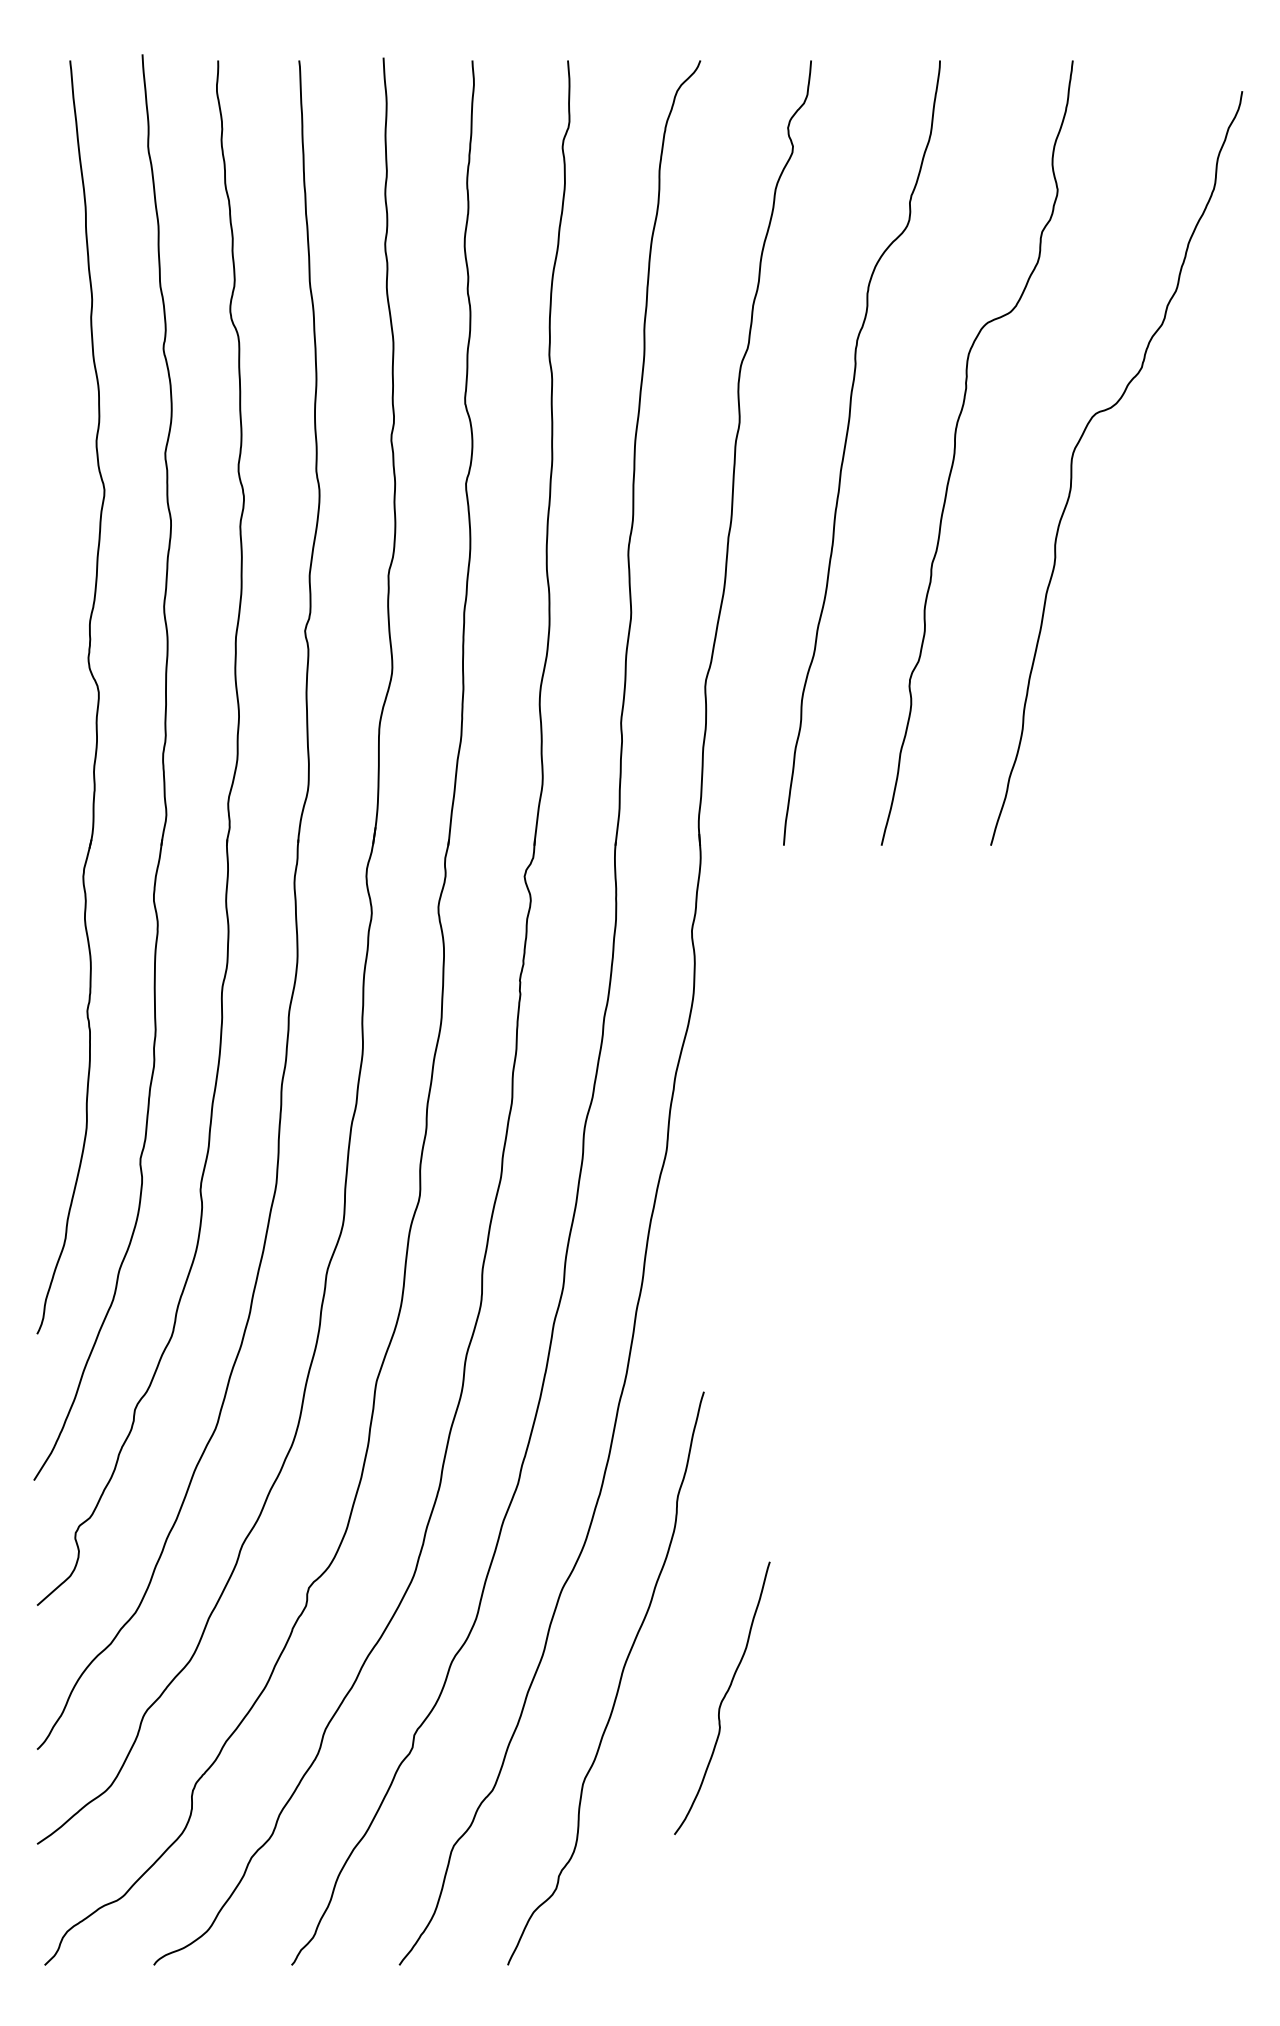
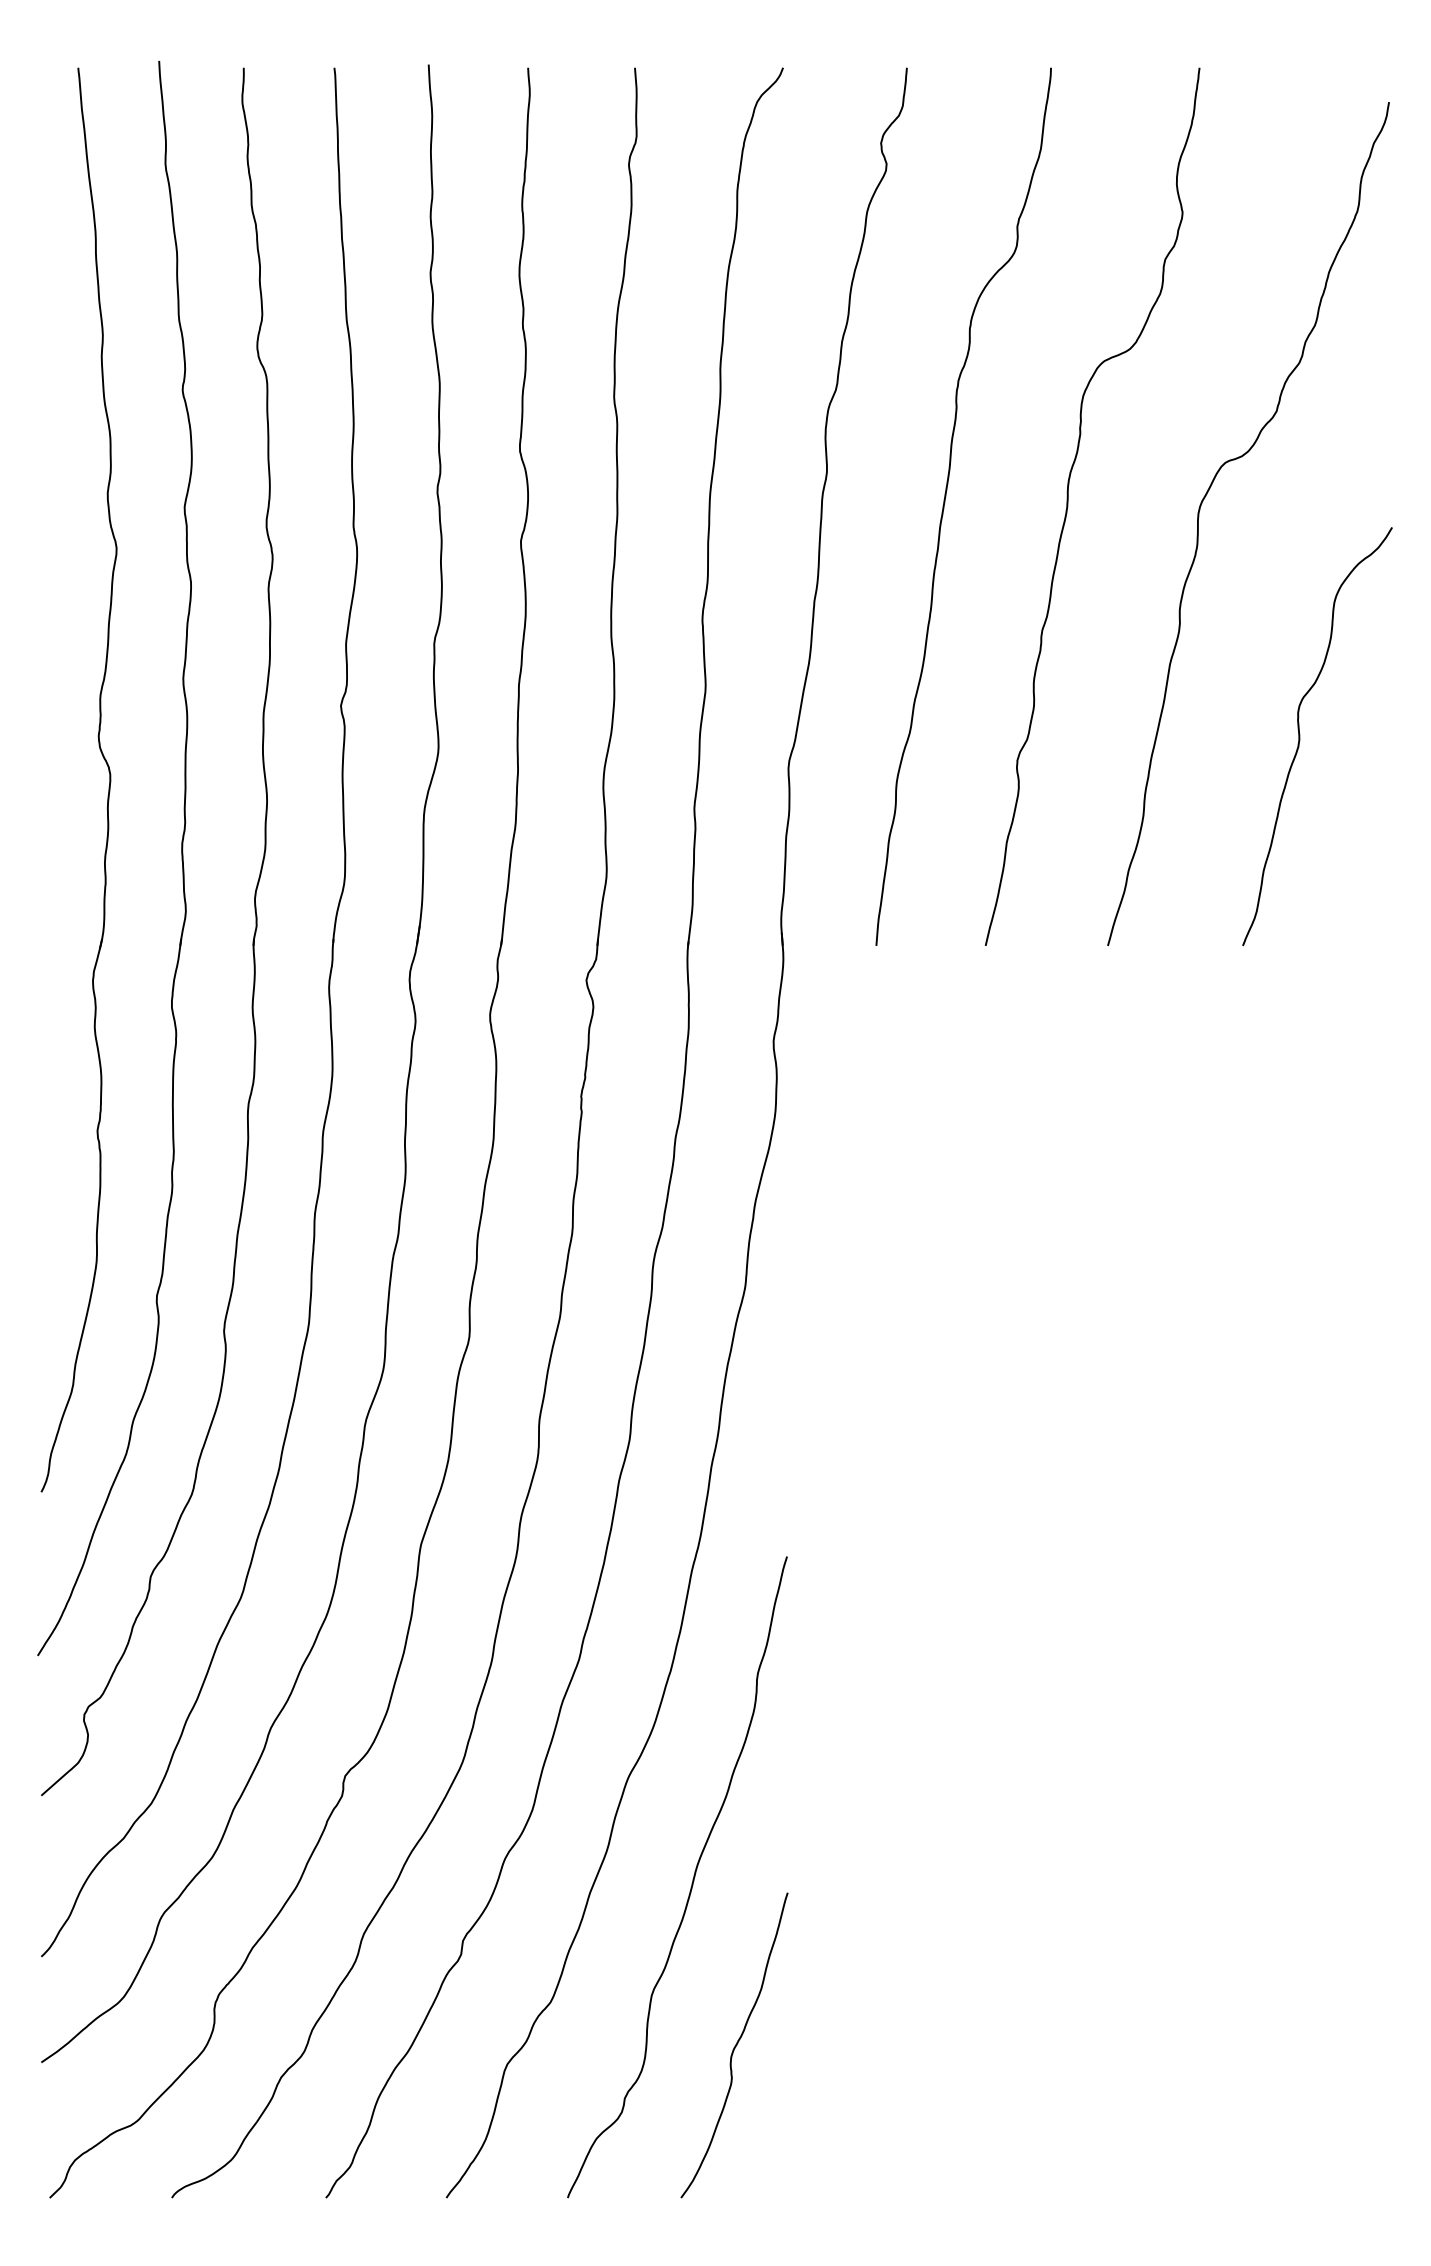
curve: (1163, 658) -> (1300, 736), added
curve: (723, 1698) -> (735, 2045), moved

